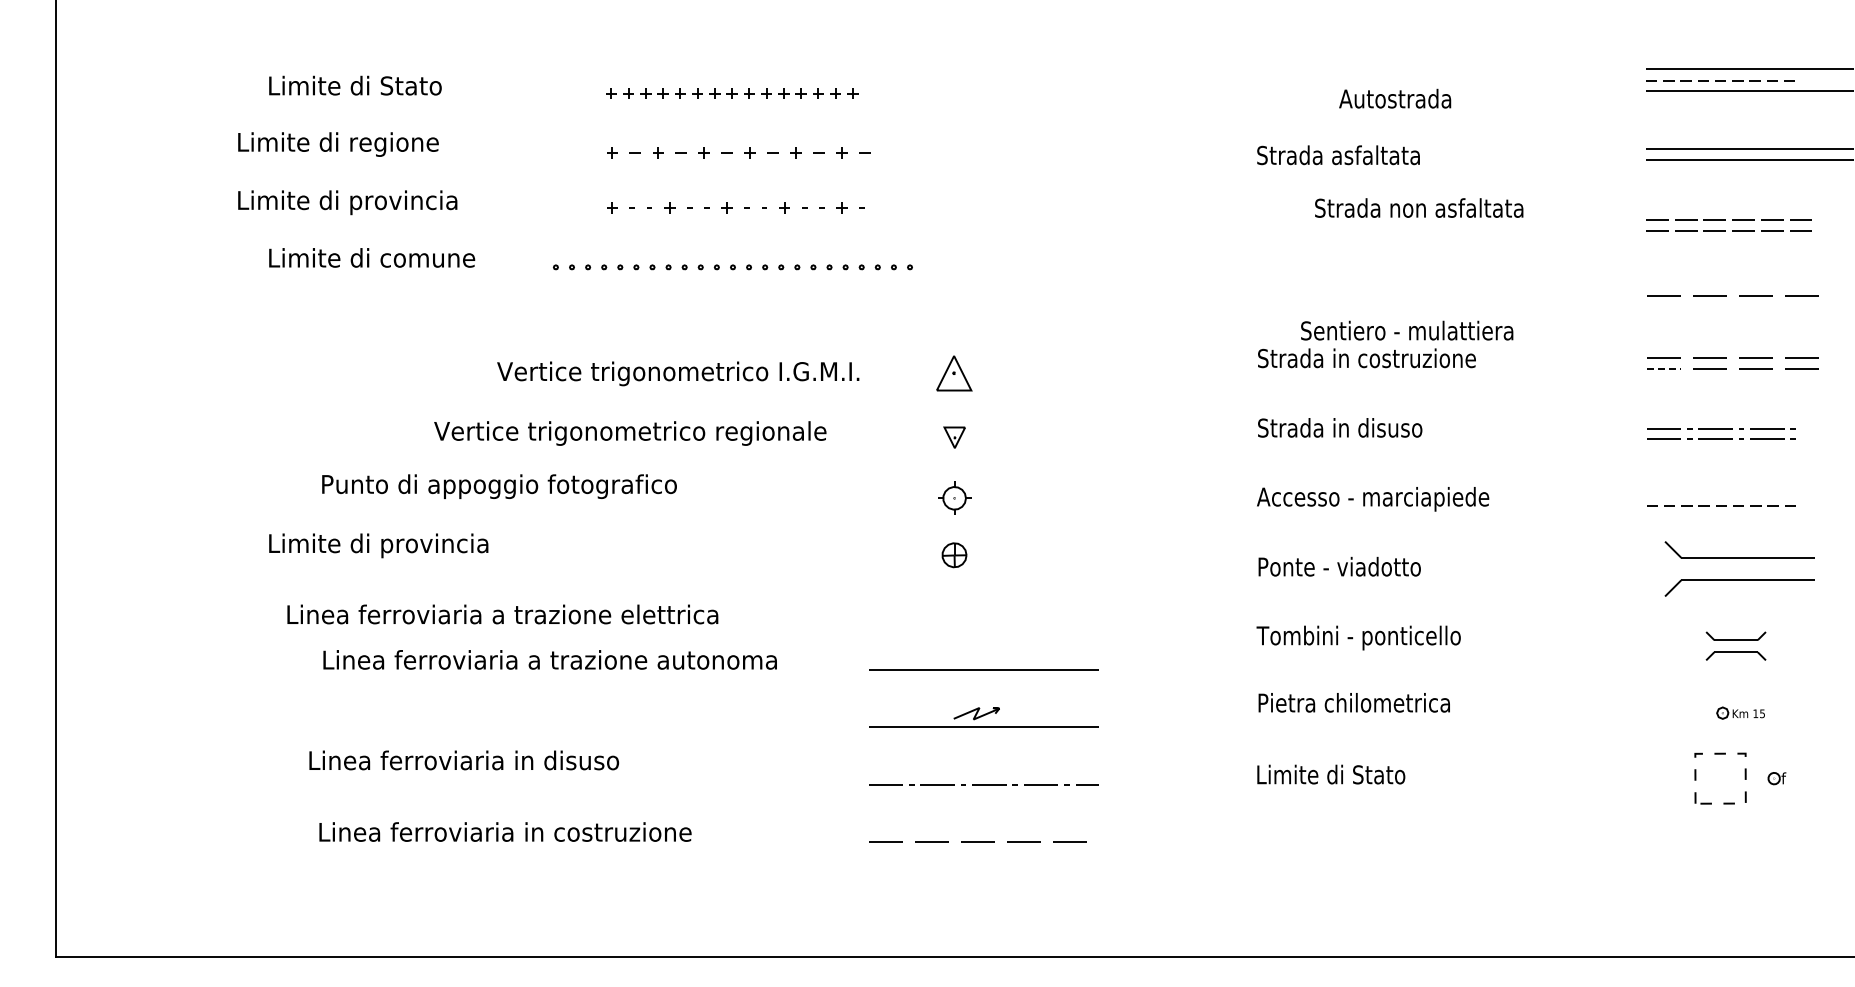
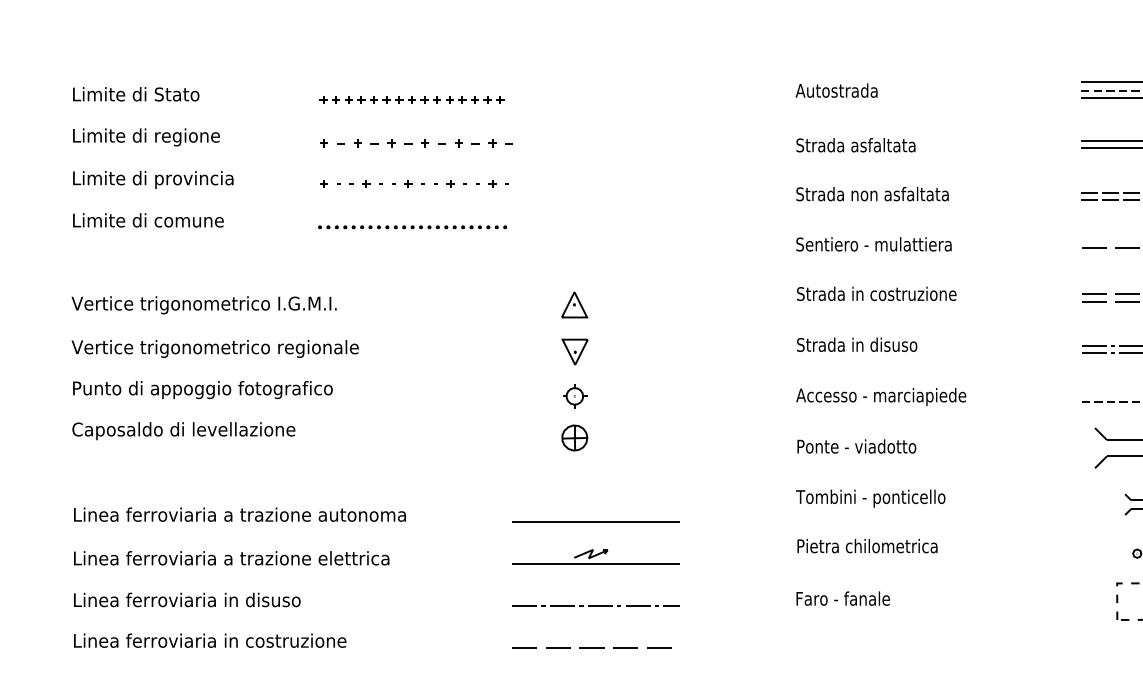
text: (1395, 98) -> (836, 90), moved
text: (338, 144) -> (146, 137), moved
text: (347, 202) -> (153, 179), moved
text: (1419, 207) -> (872, 193), moved
part: (732, 267) -> (412, 227), size x0.71
text: (1407, 330) -> (874, 244), moved
line: (1664, 368) -> (1094, 301), dashed -> solid
text: (678, 373) -> (204, 304), moved
text: (630, 433) -> (215, 348), moved
part: (954, 437) -> (574, 351), size x1.67
text: (499, 486) -> (202, 389), moved
text: (420, 545) -> (183, 430), Limite di provincia -> Caposaldo di levellazione
part: (954, 555) -> (574, 438), size x1.43
text: (502, 614) -> (231, 558), moved
text: (549, 659) -> (239, 514), moved
text: (463, 760) -> (186, 600), moved
text: (1332, 774) -> (851, 598), Limite di Stato -> Faro - fanale
text: (505, 831) -> (210, 640), moved

